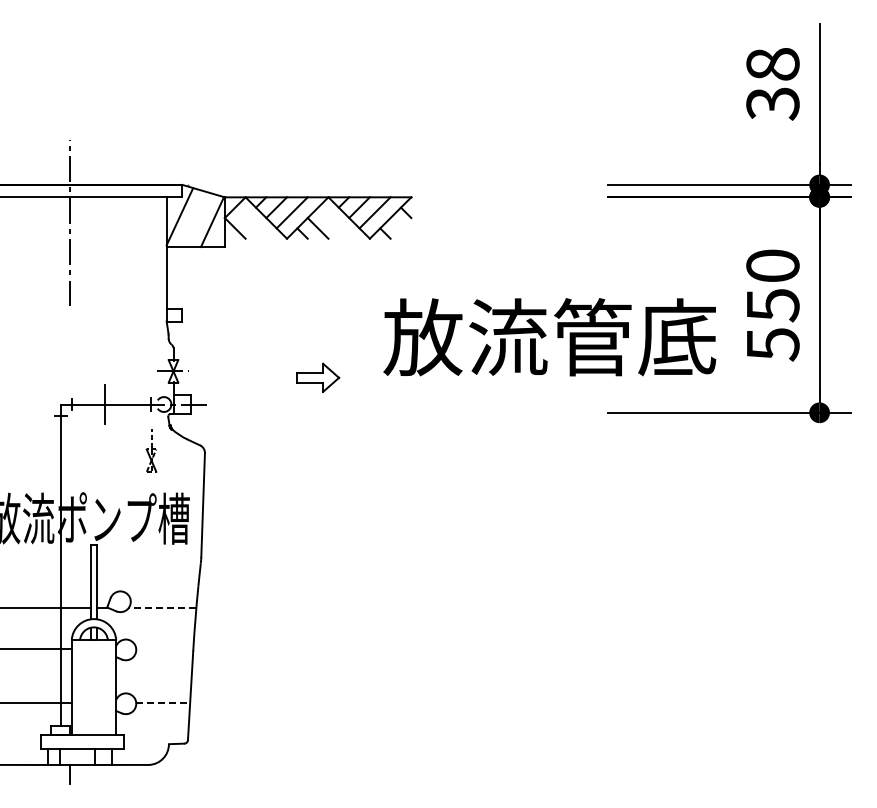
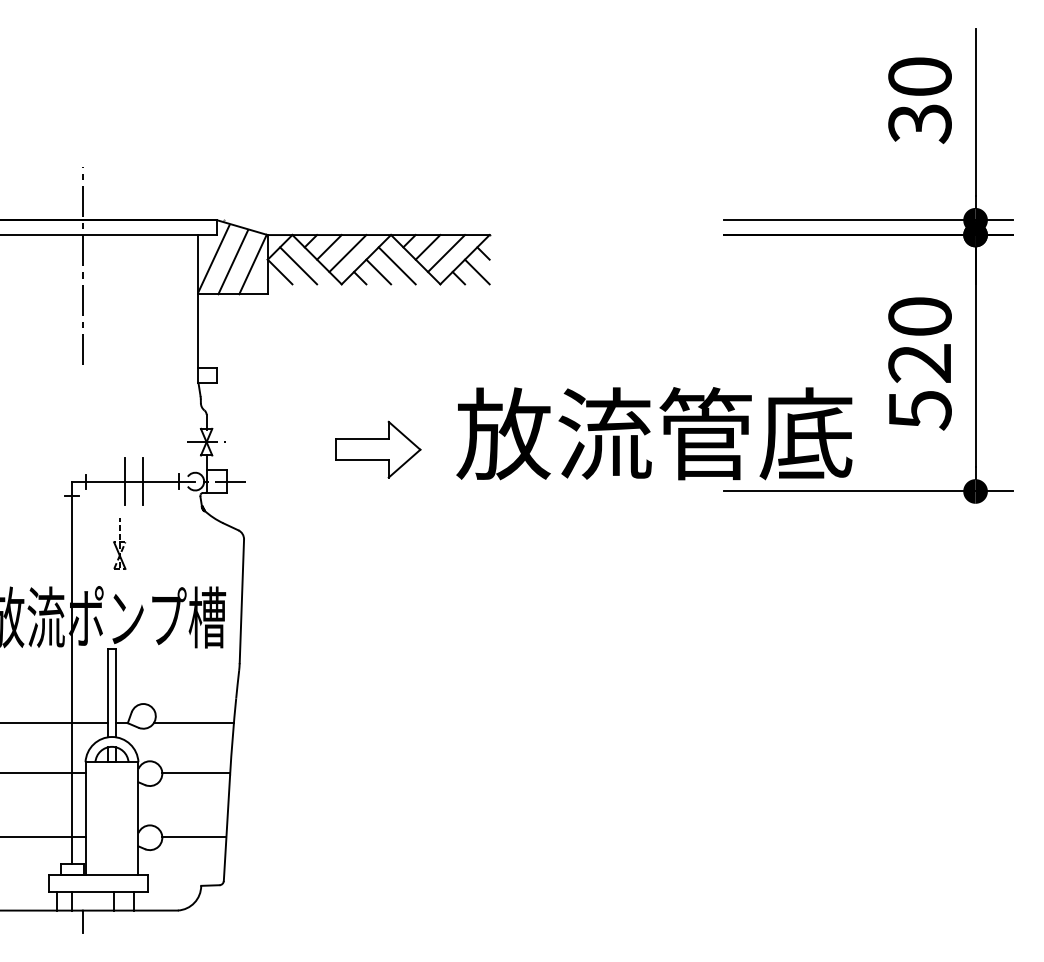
text: (772, 64) -> (919, 76), 38 -> 30
line: (195, 220) -> (232, 262), added
line: (250, 222) -> (298, 264), added
line: (333, 222) -> (397, 264), added
line: (400, 228) -> (476, 272), added
text: (772, 305) -> (919, 363), 550 -> 520
text: (549, 337) -> (654, 433), moved
part: (317, 377) -> (377, 449), size x1.67
line: (119, 404) -> (142, 481), added
part: (151, 450) -> (119, 543), moved
line: (162, 607) -> (193, 723), dashed -> solid
line: (164, 648) -> (195, 771), added
line: (163, 702) -> (194, 836), dashed -> solid

